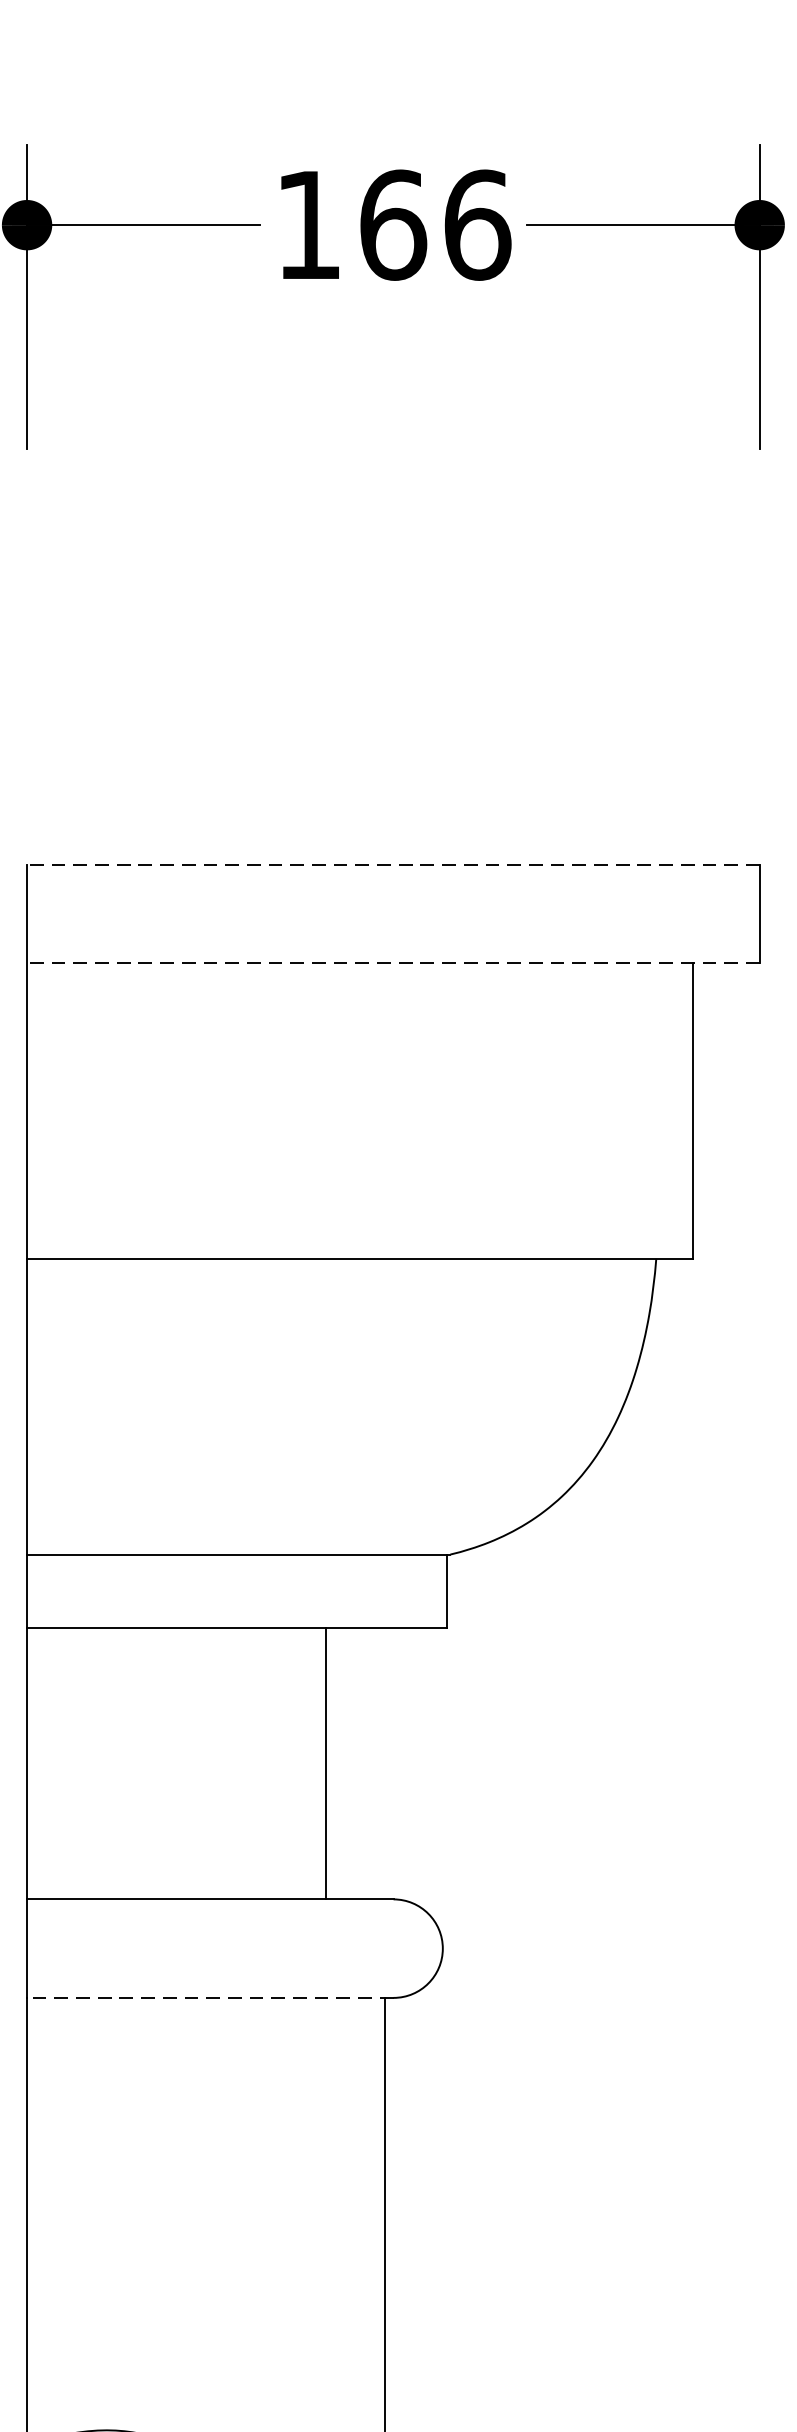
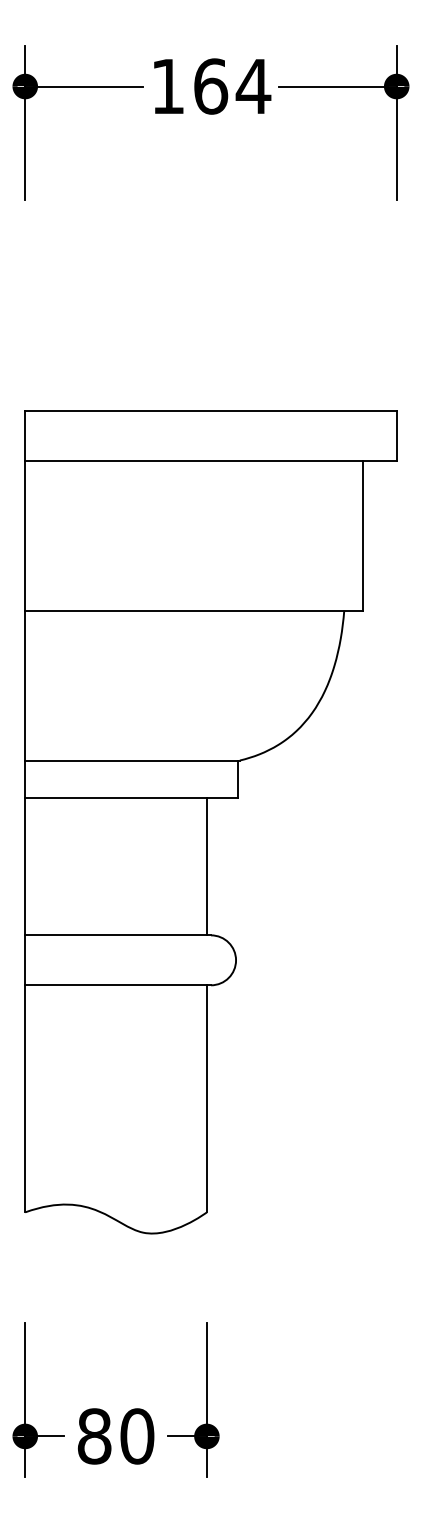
text: (477, 225) -> (253, 86), 166 -> 164
line: (392, 864) -> (210, 410), dashed -> solid
line: (392, 962) -> (210, 460), dashed -> solid
line: (325, 1763) -> (206, 866), moved
line: (210, 1998) -> (118, 985), dashed -> solid

